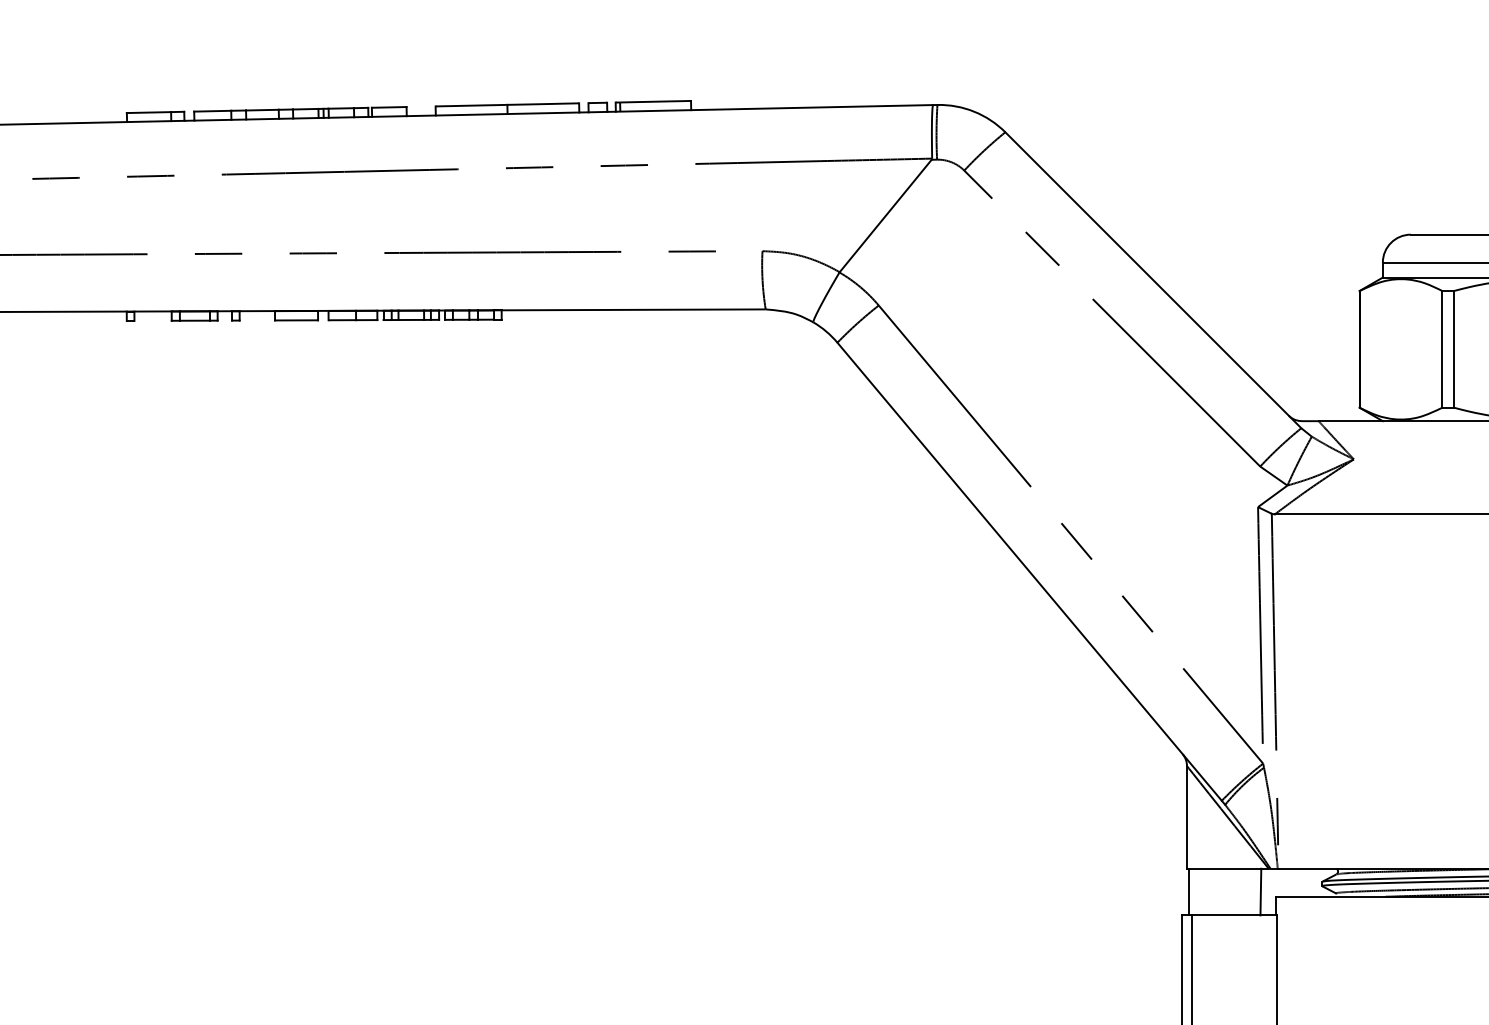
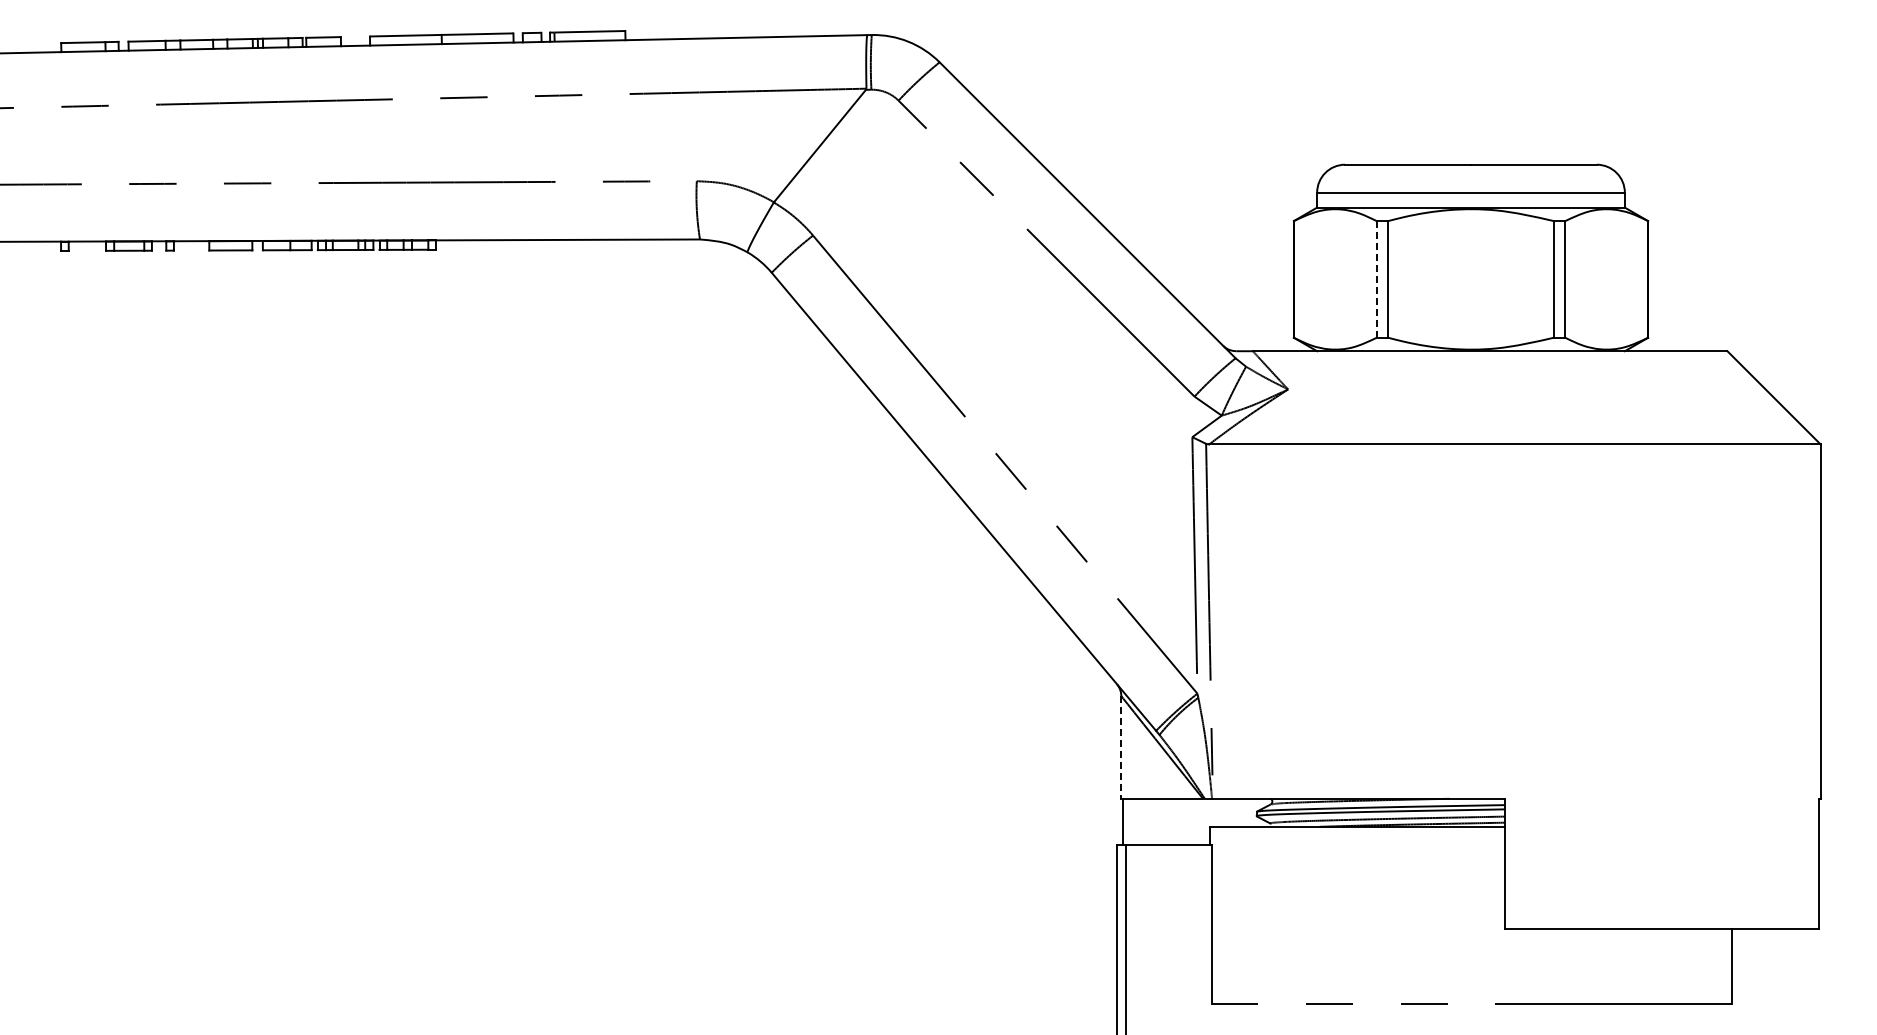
line: (1442, 349) -> (1376, 279), solid -> dashed
line: (1187, 818) -> (1121, 748), solid -> dashed
line: (1260, 891) -> (1194, 821), removed

